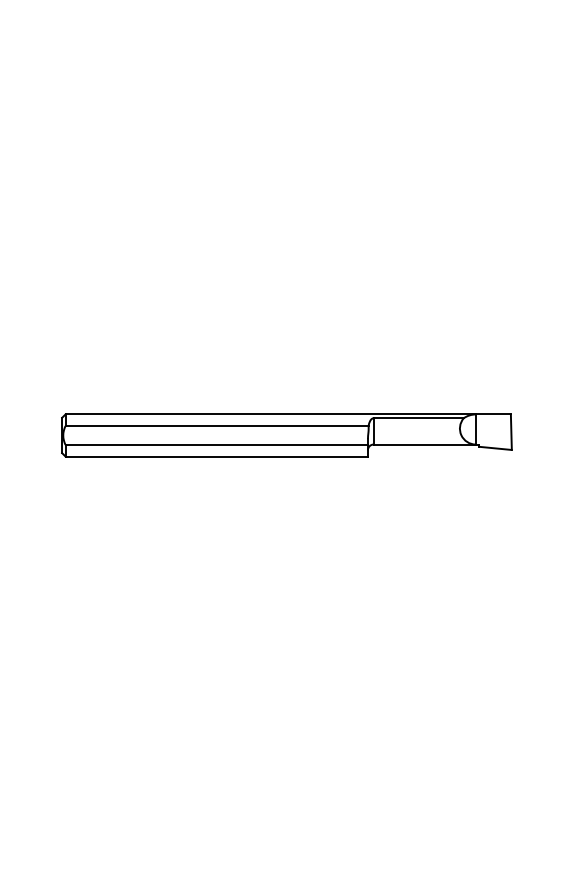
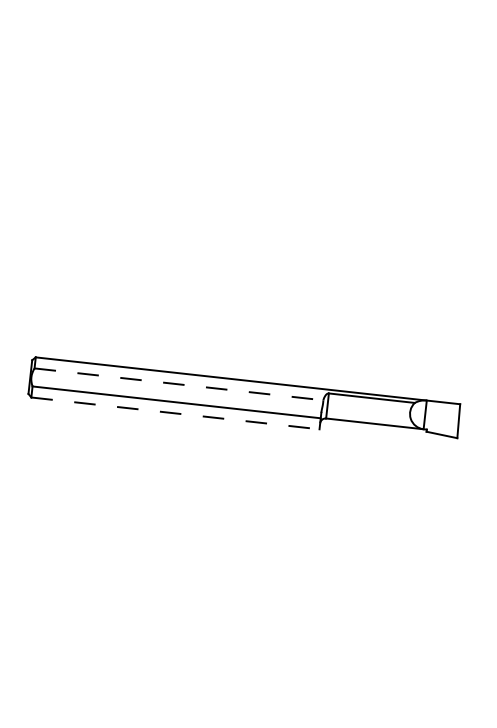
line: (217, 426) -> (179, 384), solid -> dashed
line: (217, 456) -> (176, 413), solid -> dashed

